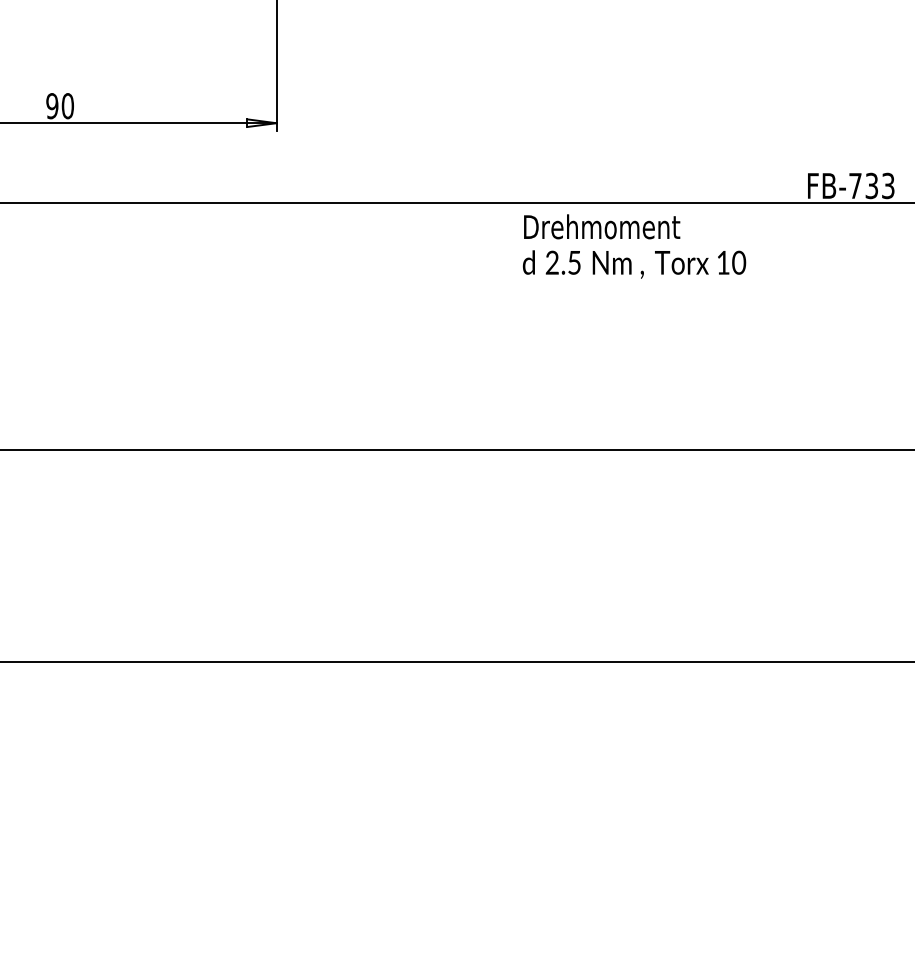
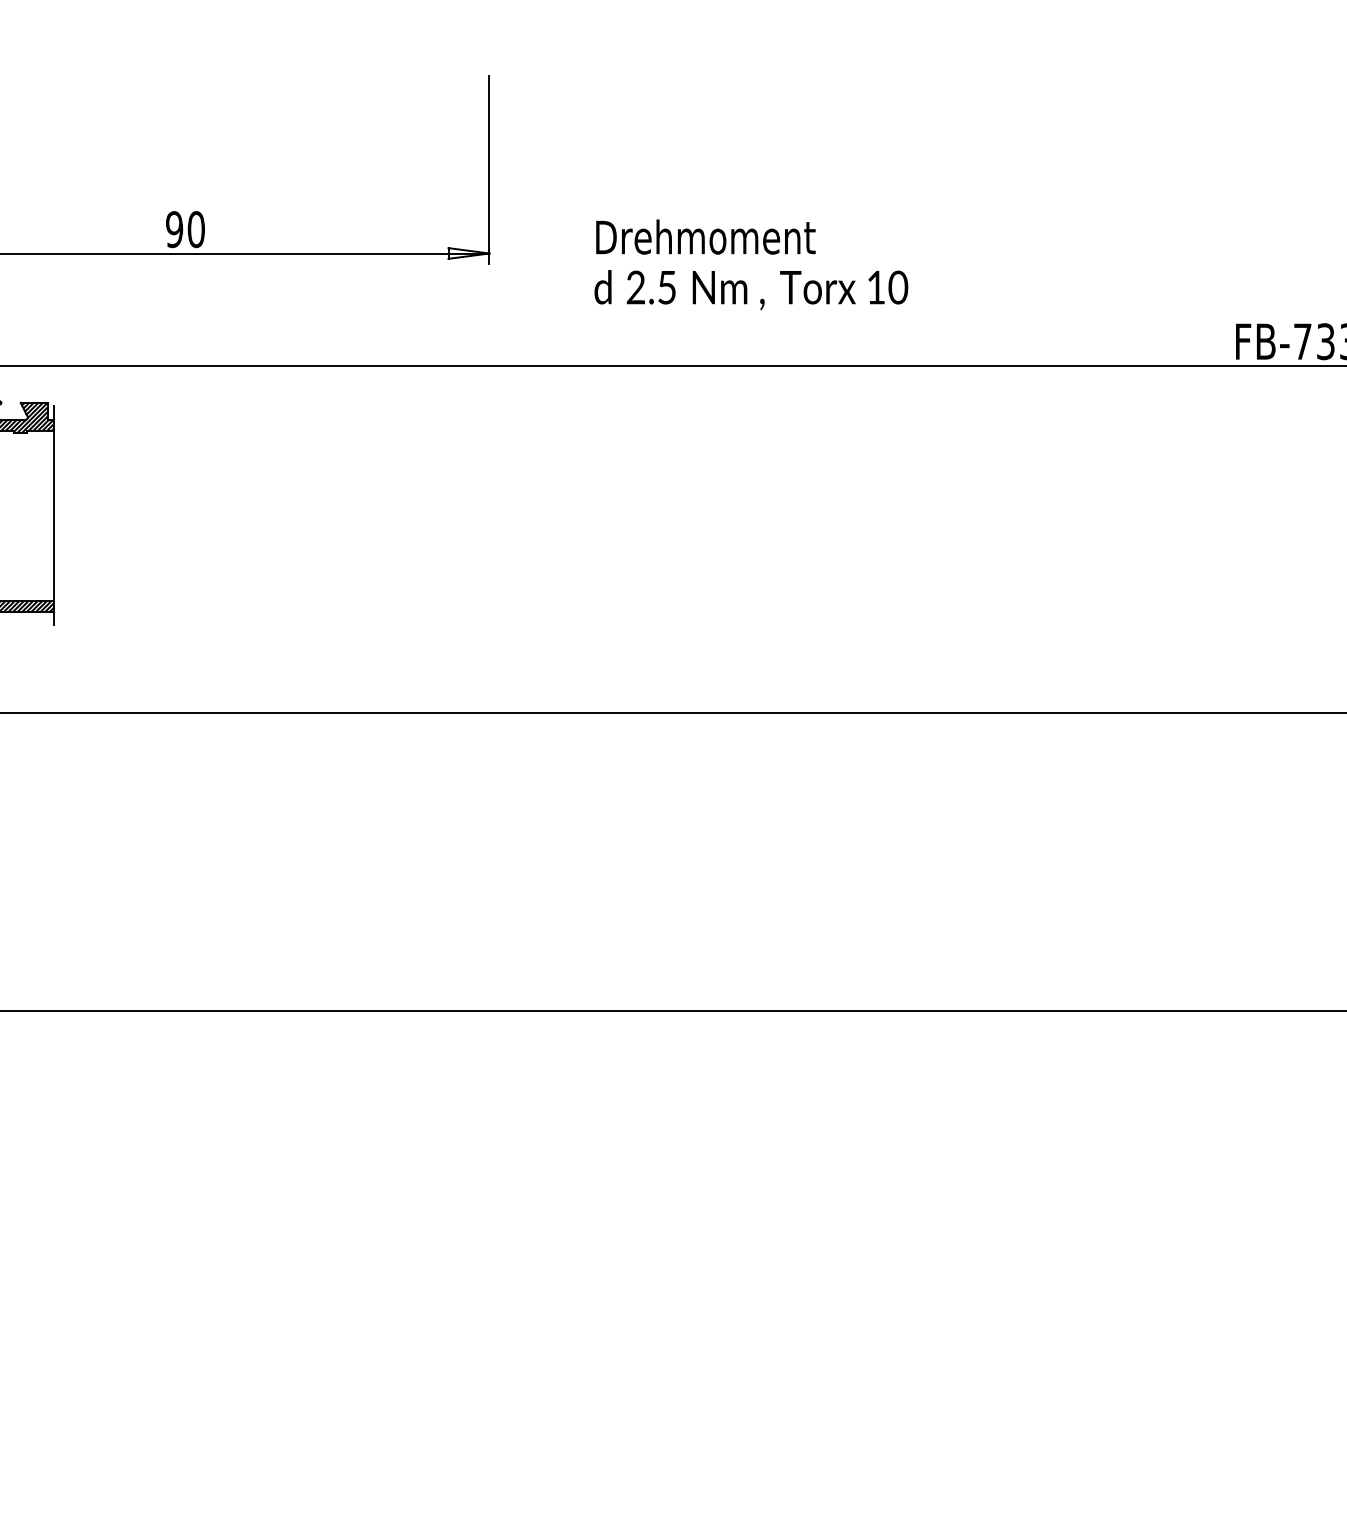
text: (634, 246) -> (751, 264), moved

